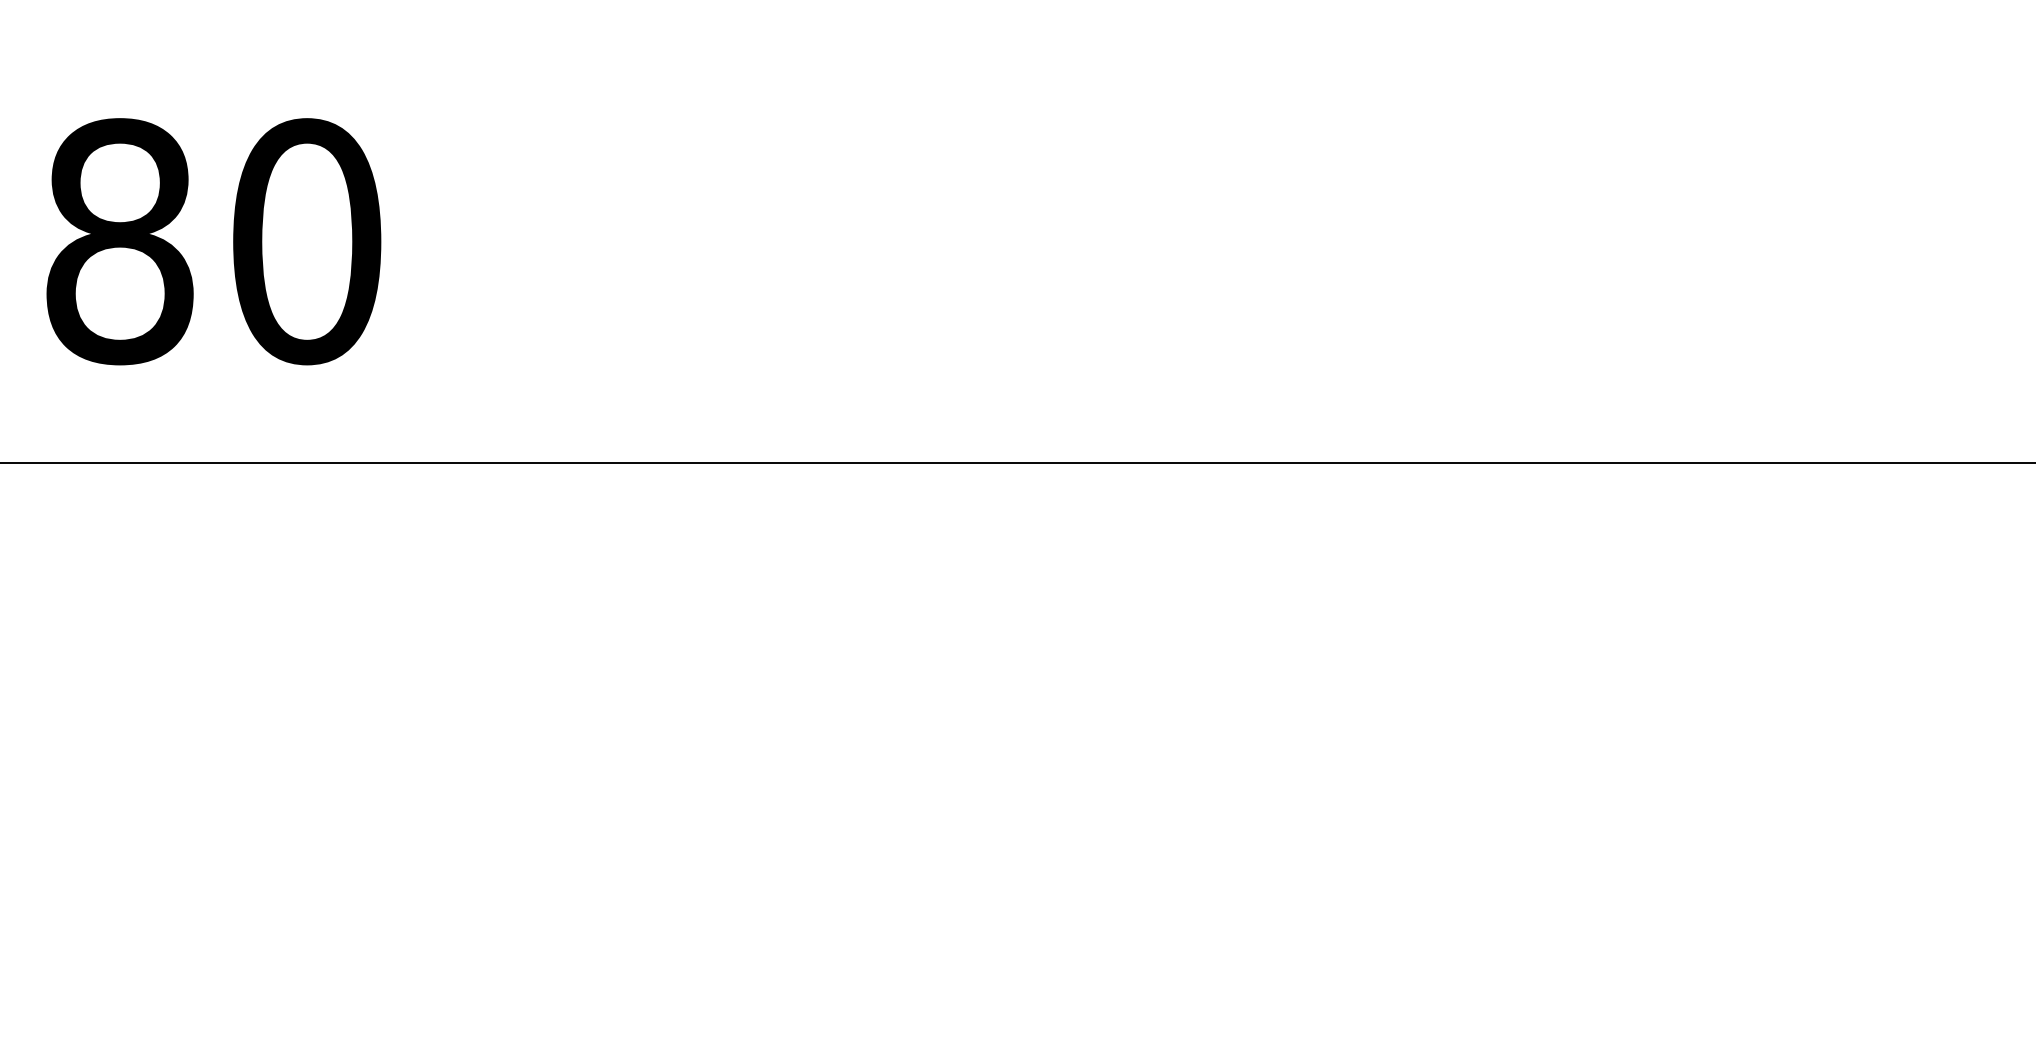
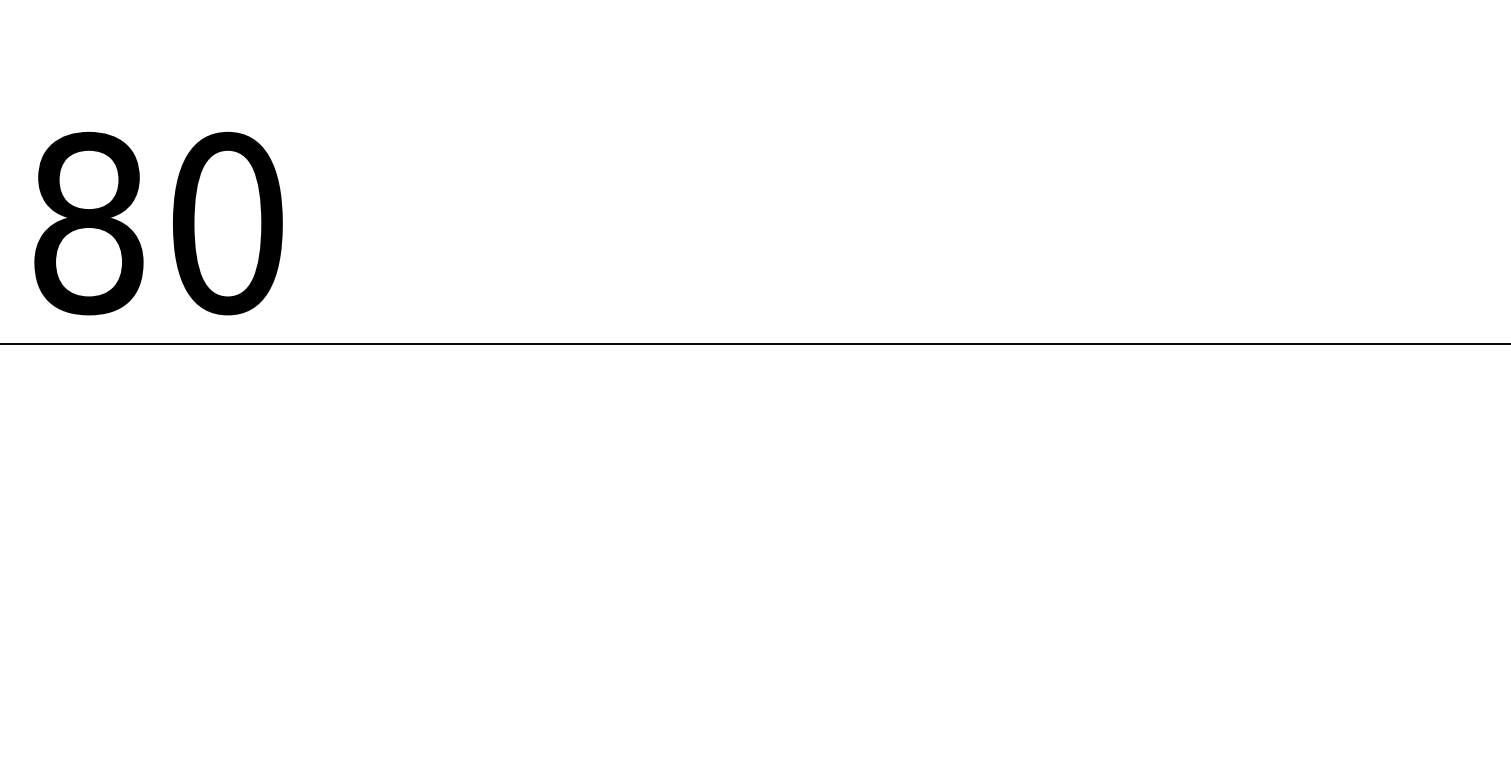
text: (213, 241) -> (158, 223), moved

